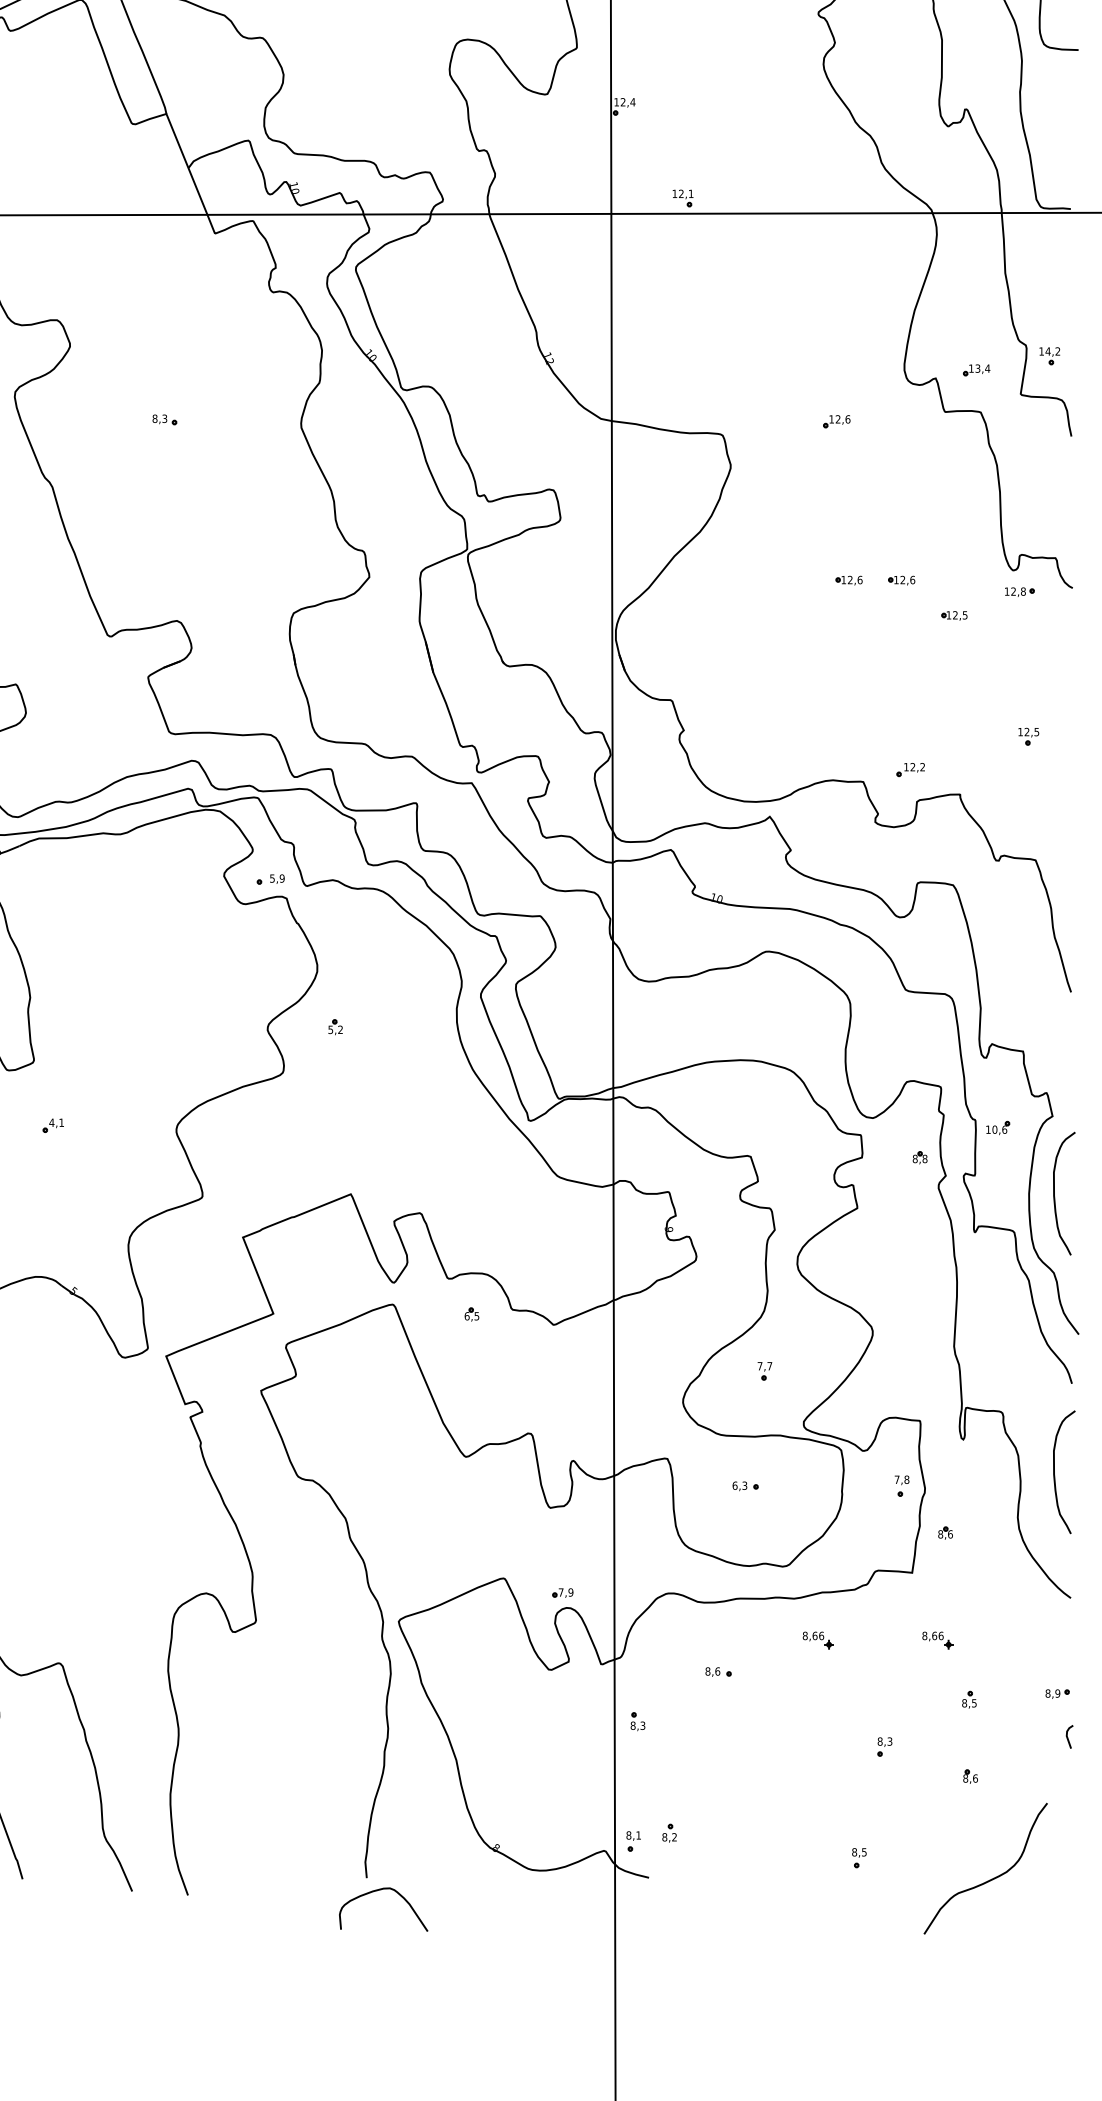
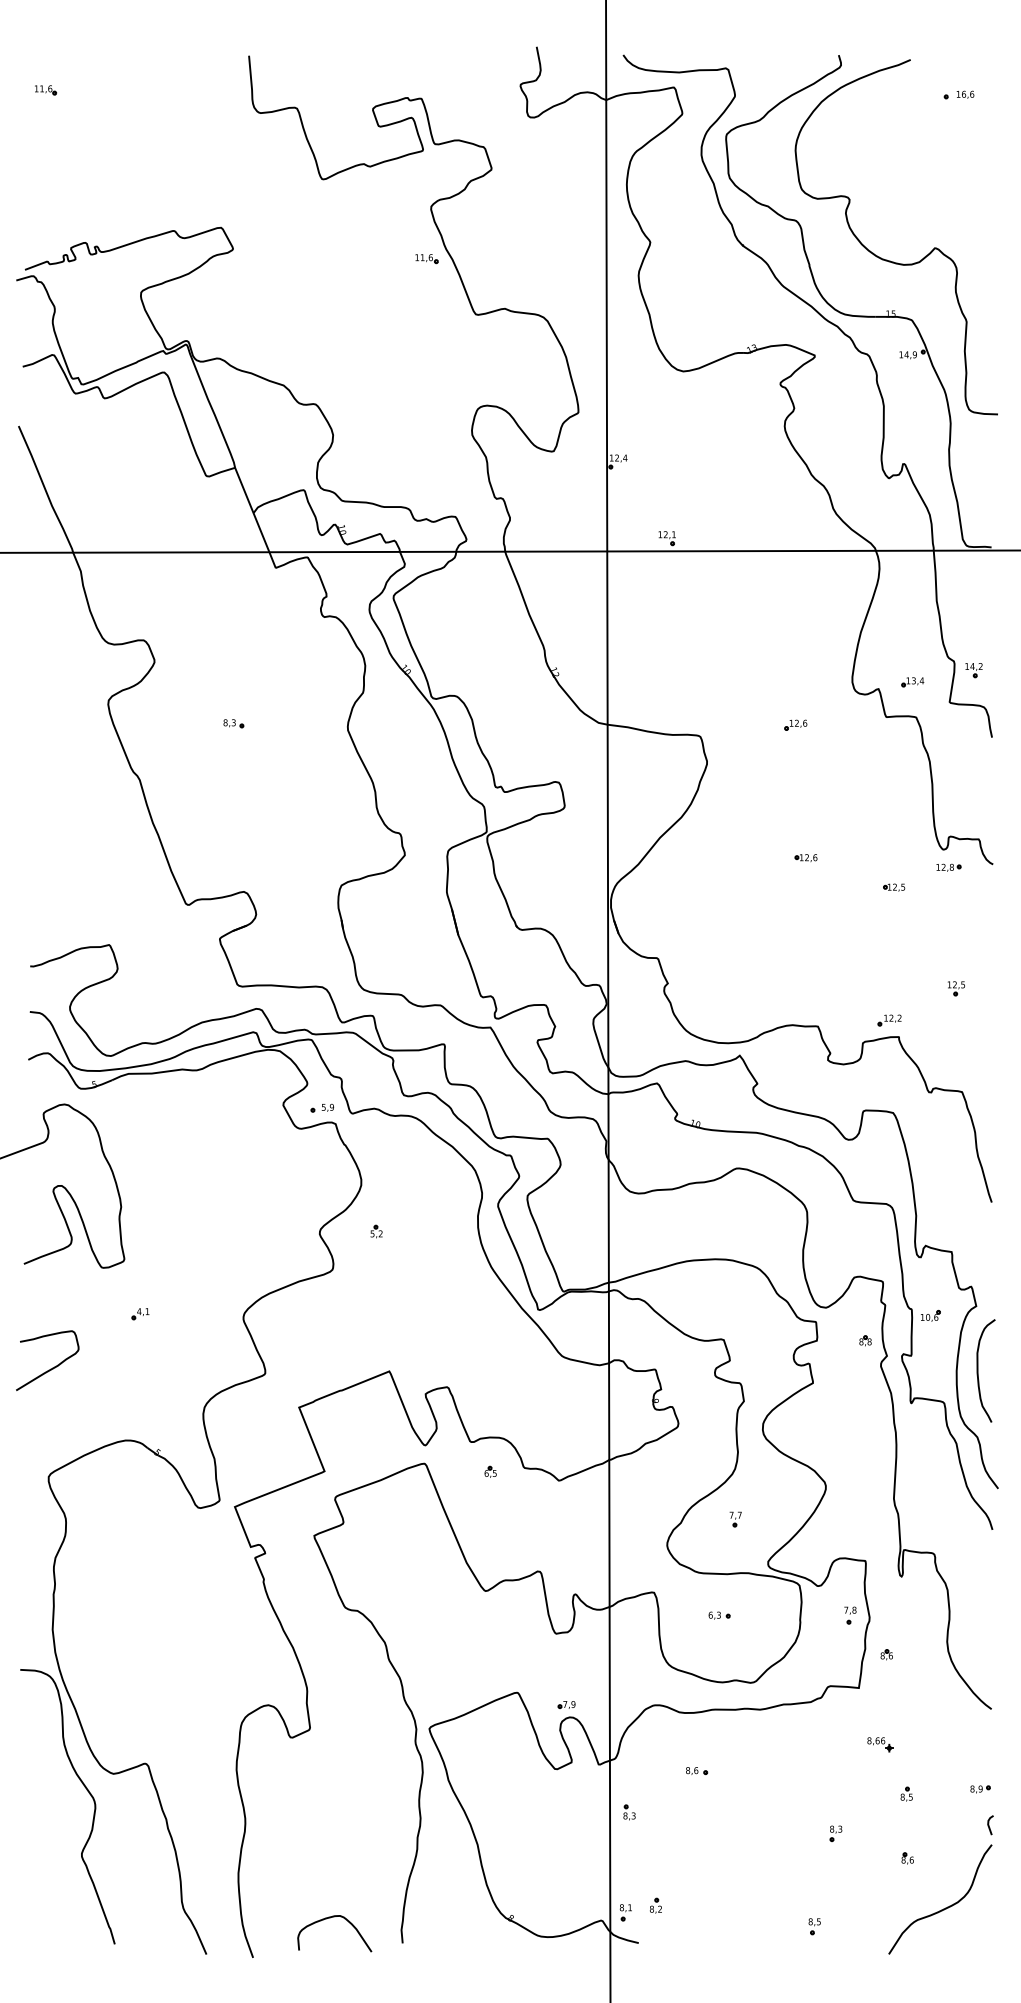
part: (900, 581) -> (849, 858), removed
part: (910, 769) -> (889, 1020), moved
curve: (1055, 1471) -> (978, 1603), removed
part: (818, 1640) -> (780, 1744), removed
curve: (991, 1878) -> (945, 1907), moved
curve: (378, 1891) -> (330, 1918), moved

